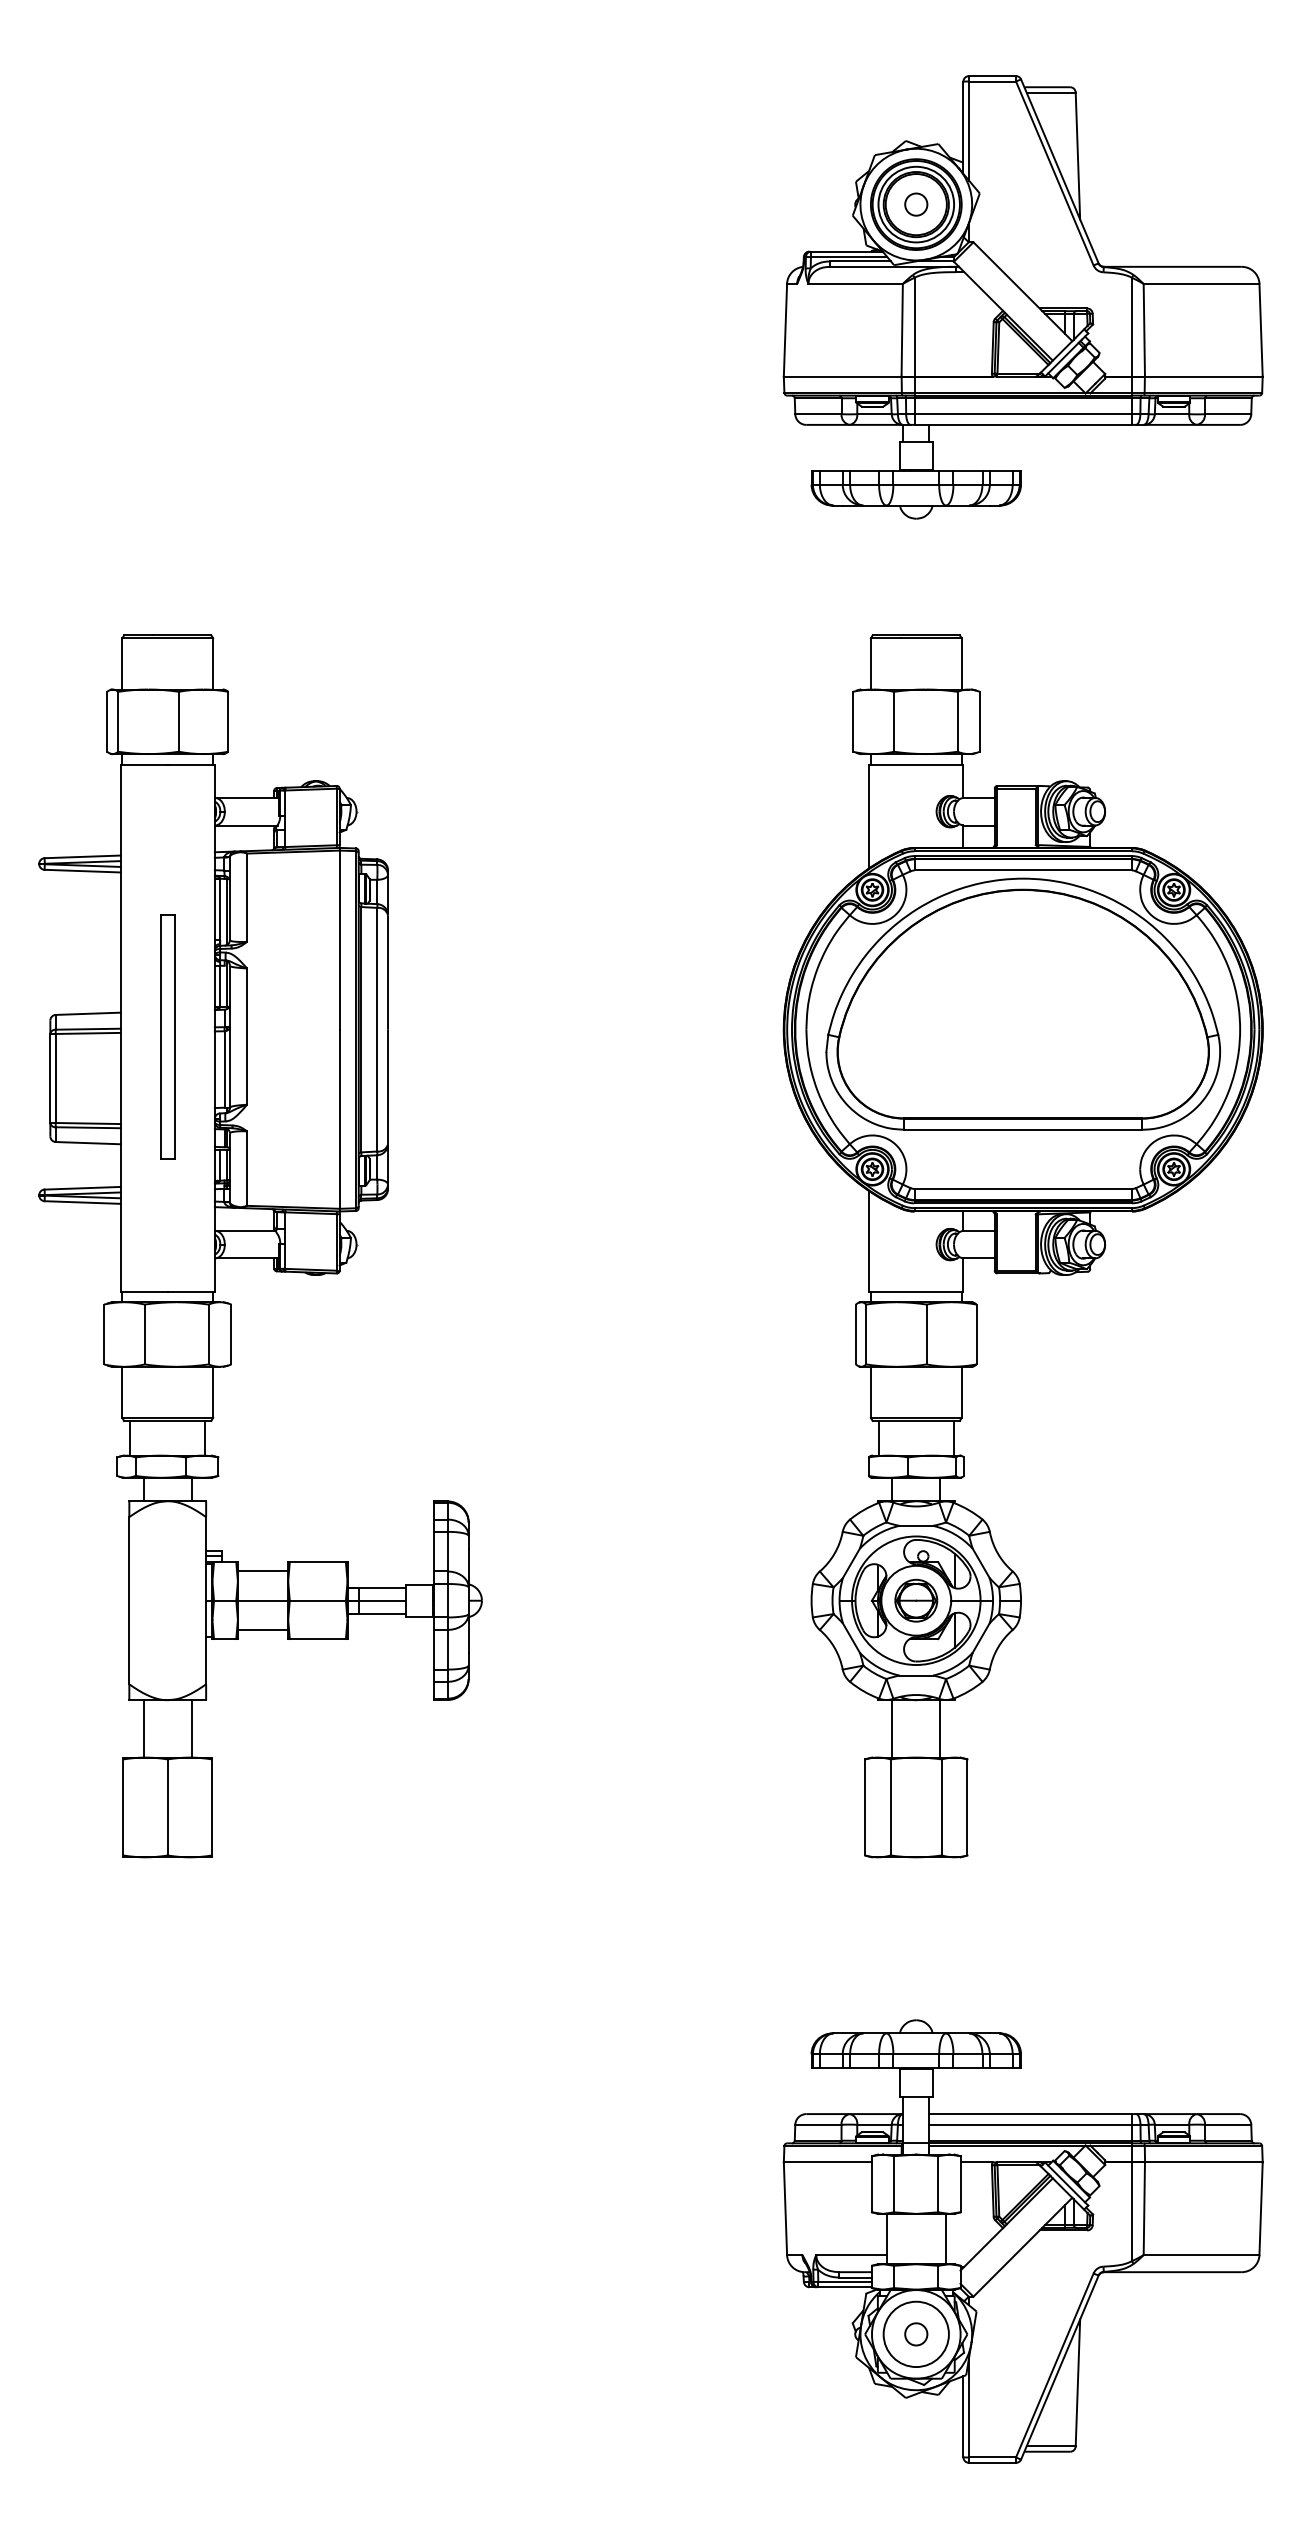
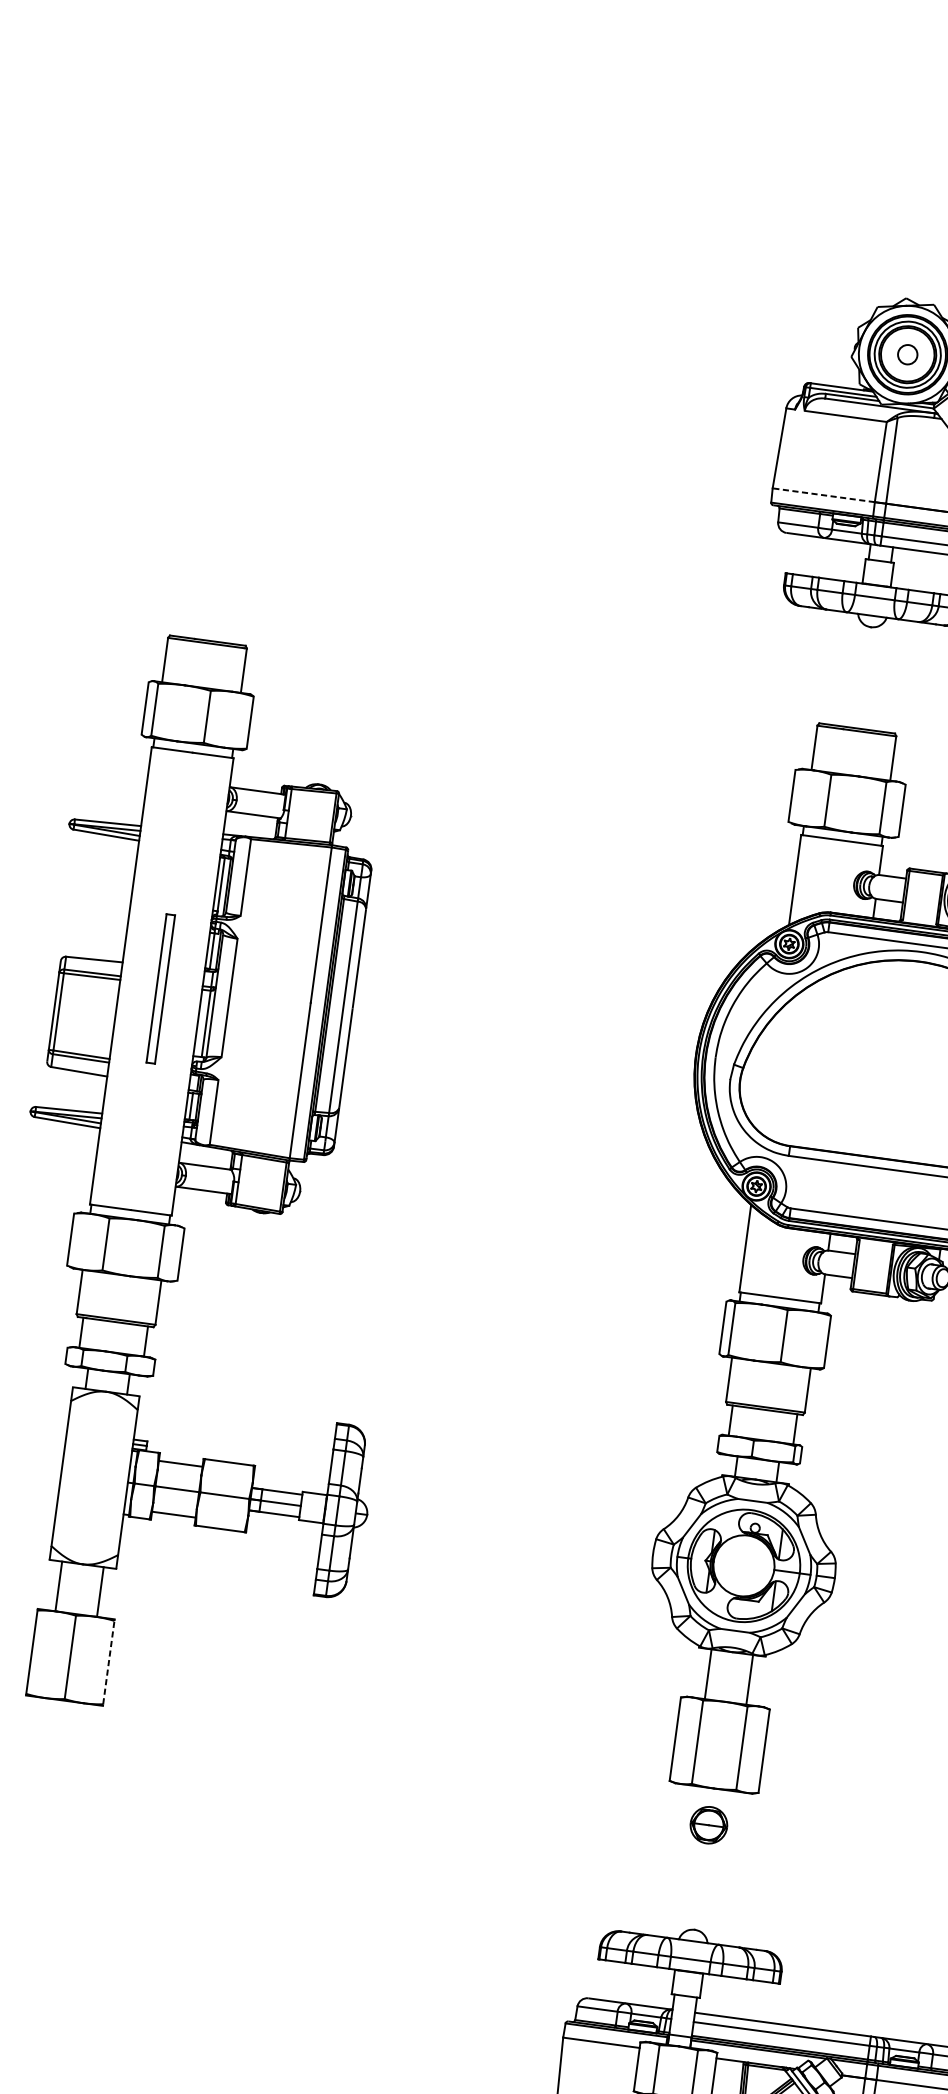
line: (842, 376) -> (823, 495), solid -> dashed
part: (167, 1036) -> (160, 988), size x0.7
part: (916, 1600) -> (709, 1825), moved
line: (212, 1806) -> (109, 1661), solid -> dashed

